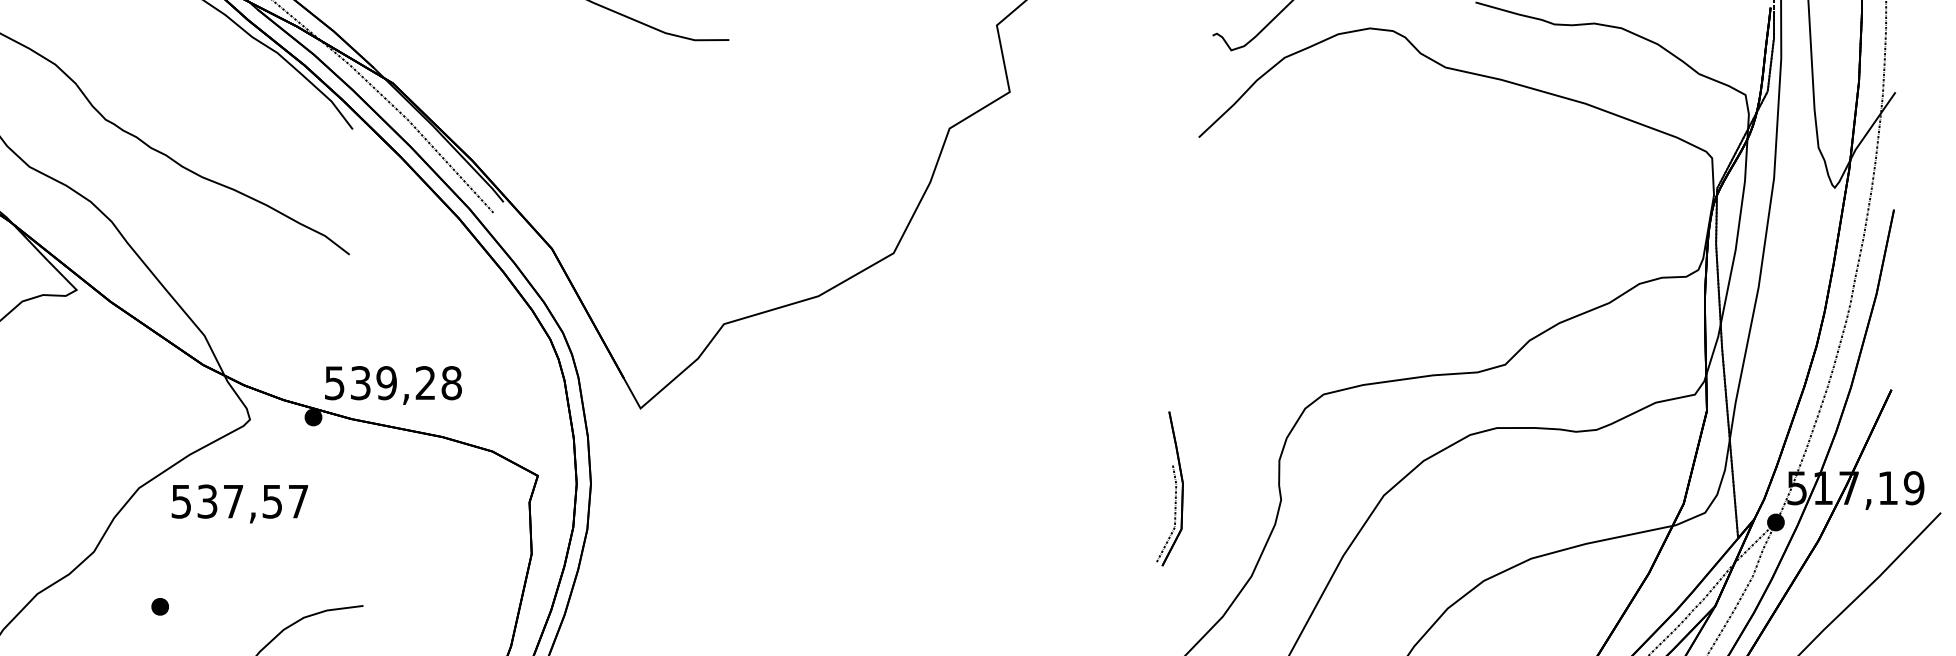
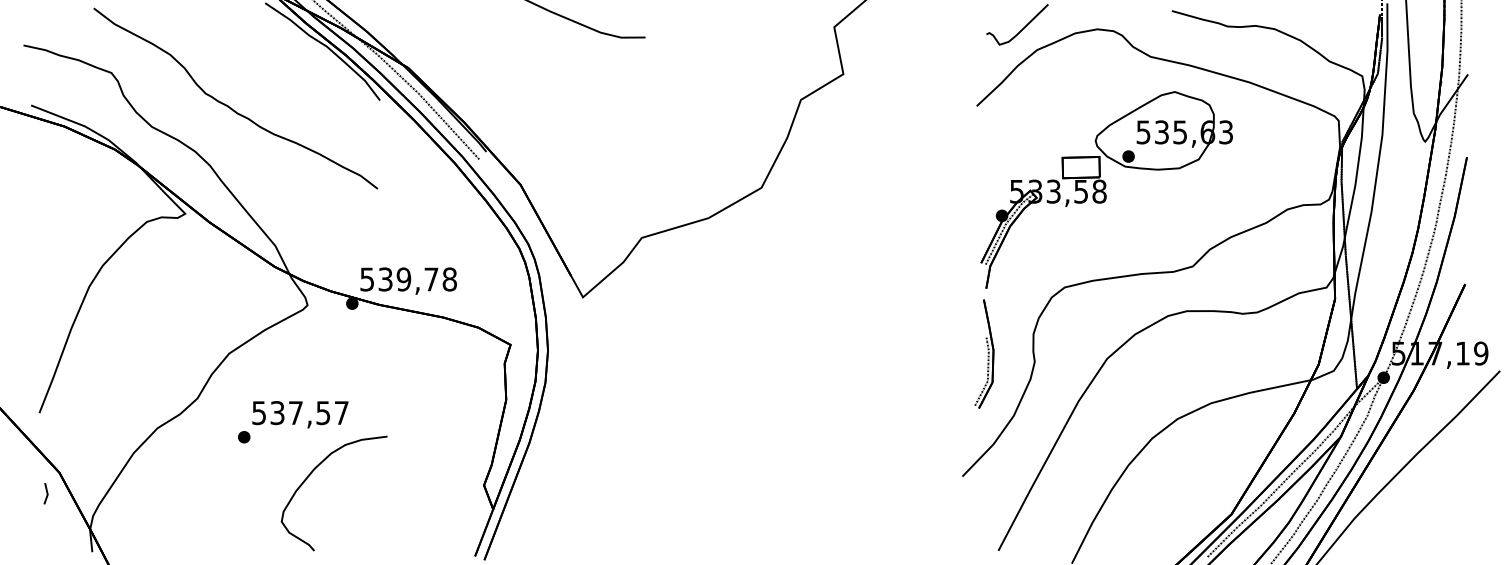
part: (1382, 255) -> (1106, 189), added
text: (425, 383) -> (431, 279), 539,28 -> 539,78
part: (1170, 488) -> (984, 353), moved
text: (240, 503) -> (300, 414), moved

